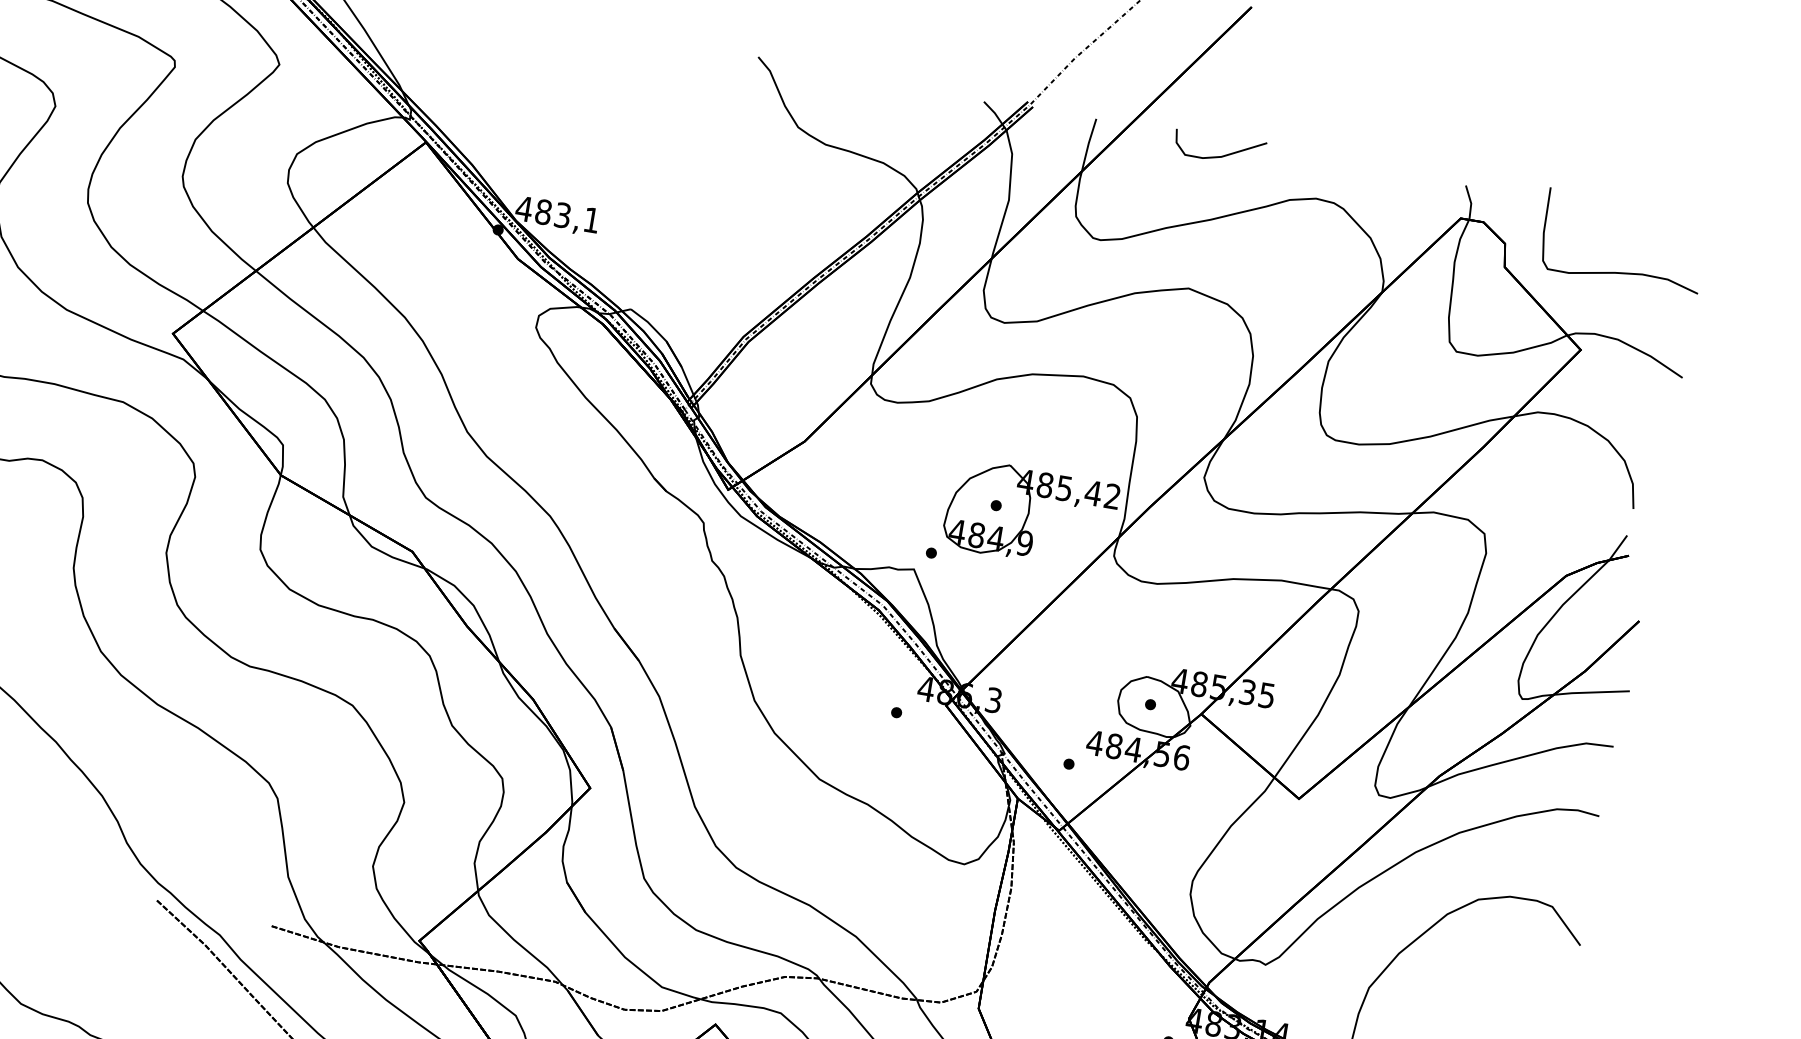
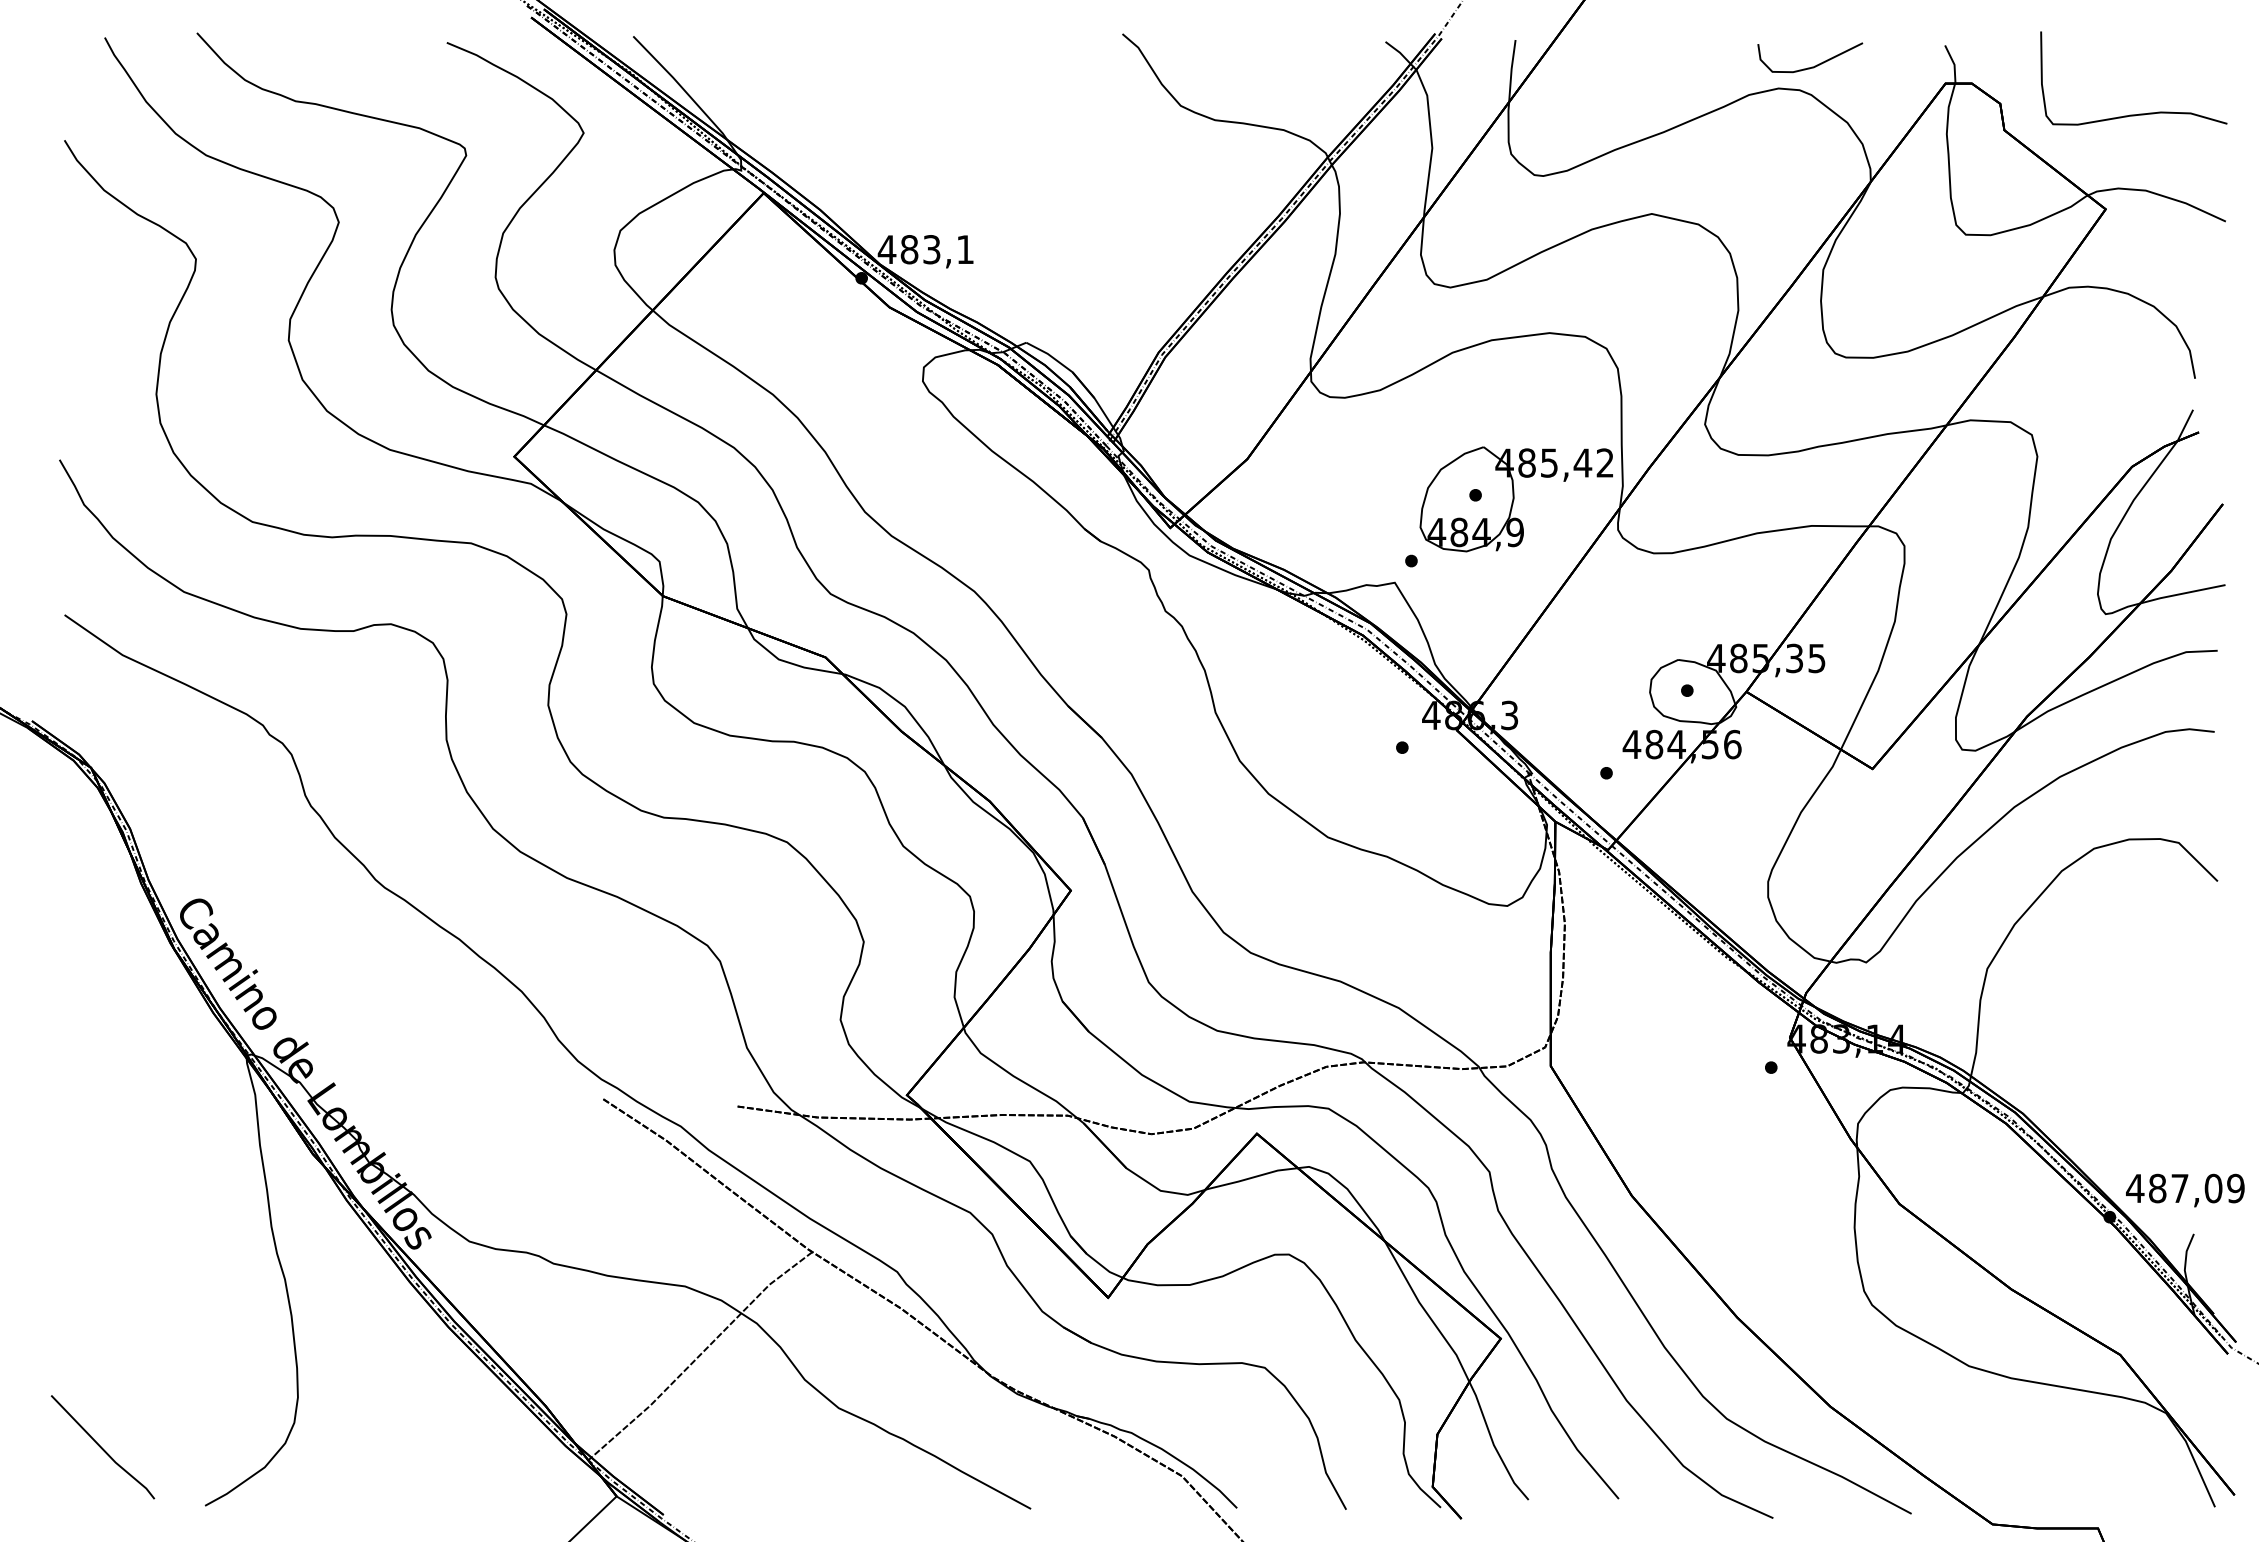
curve: (1222, 155) -> (1814, 65), moved

